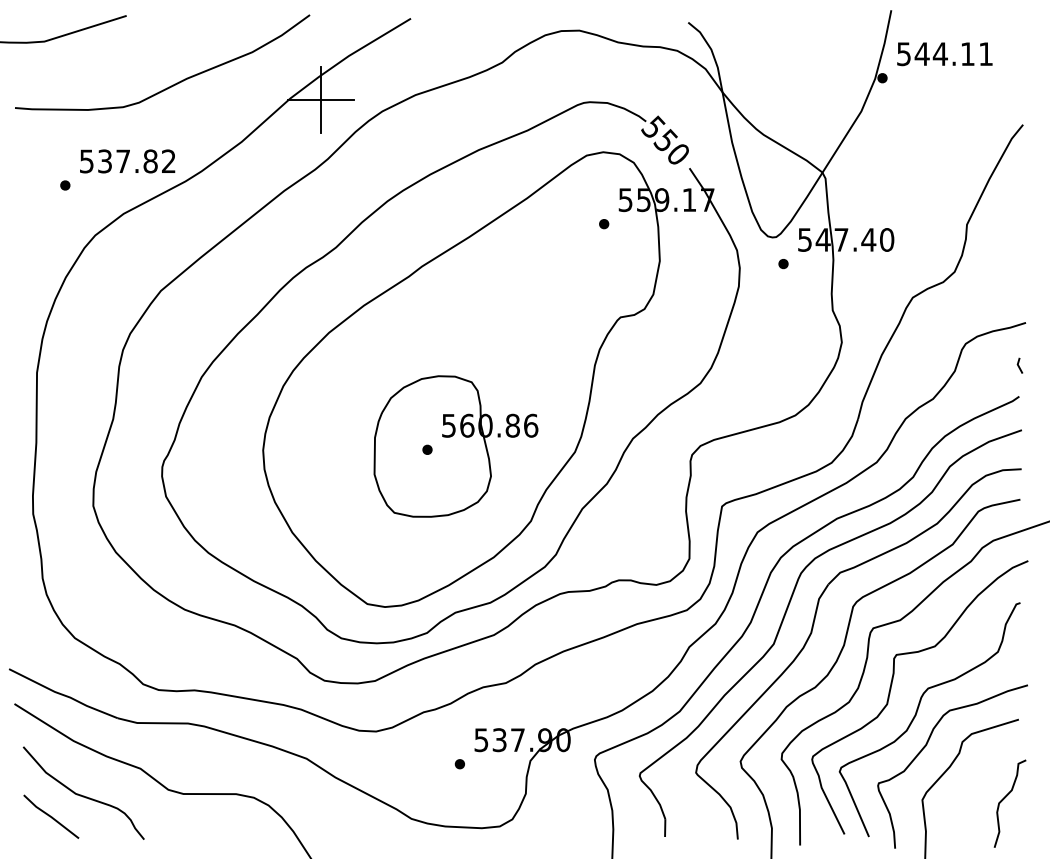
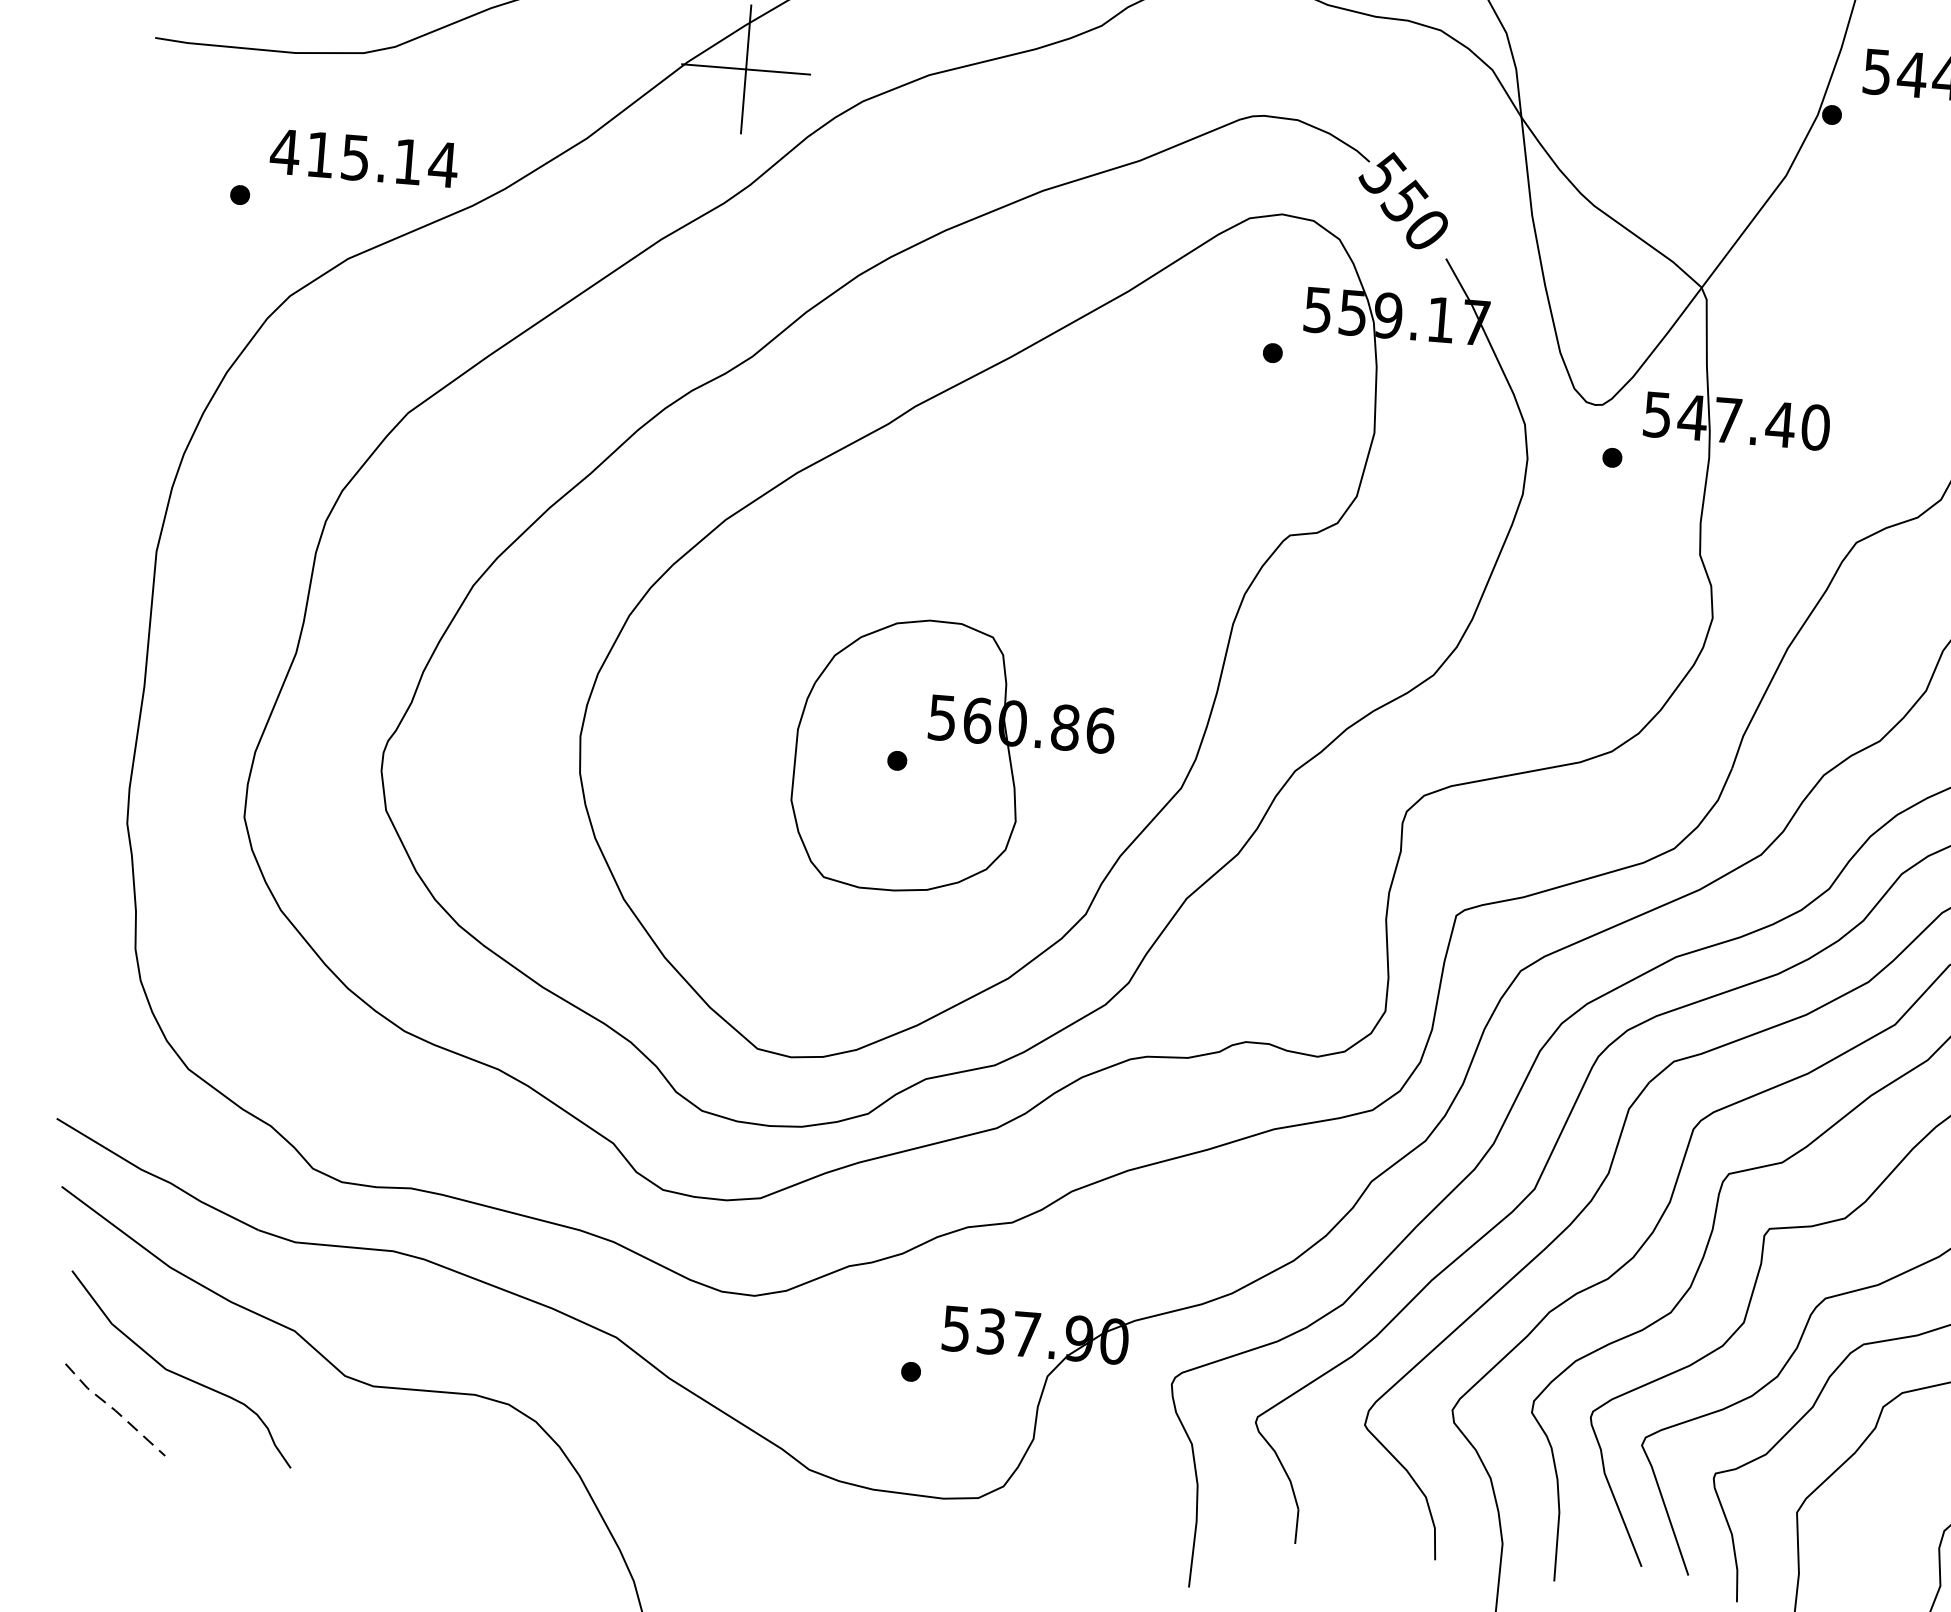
text: (127, 161) -> (363, 158), 537.82 -> 415.14
line: (50, 816) -> (113, 1409), solid -> dashed

